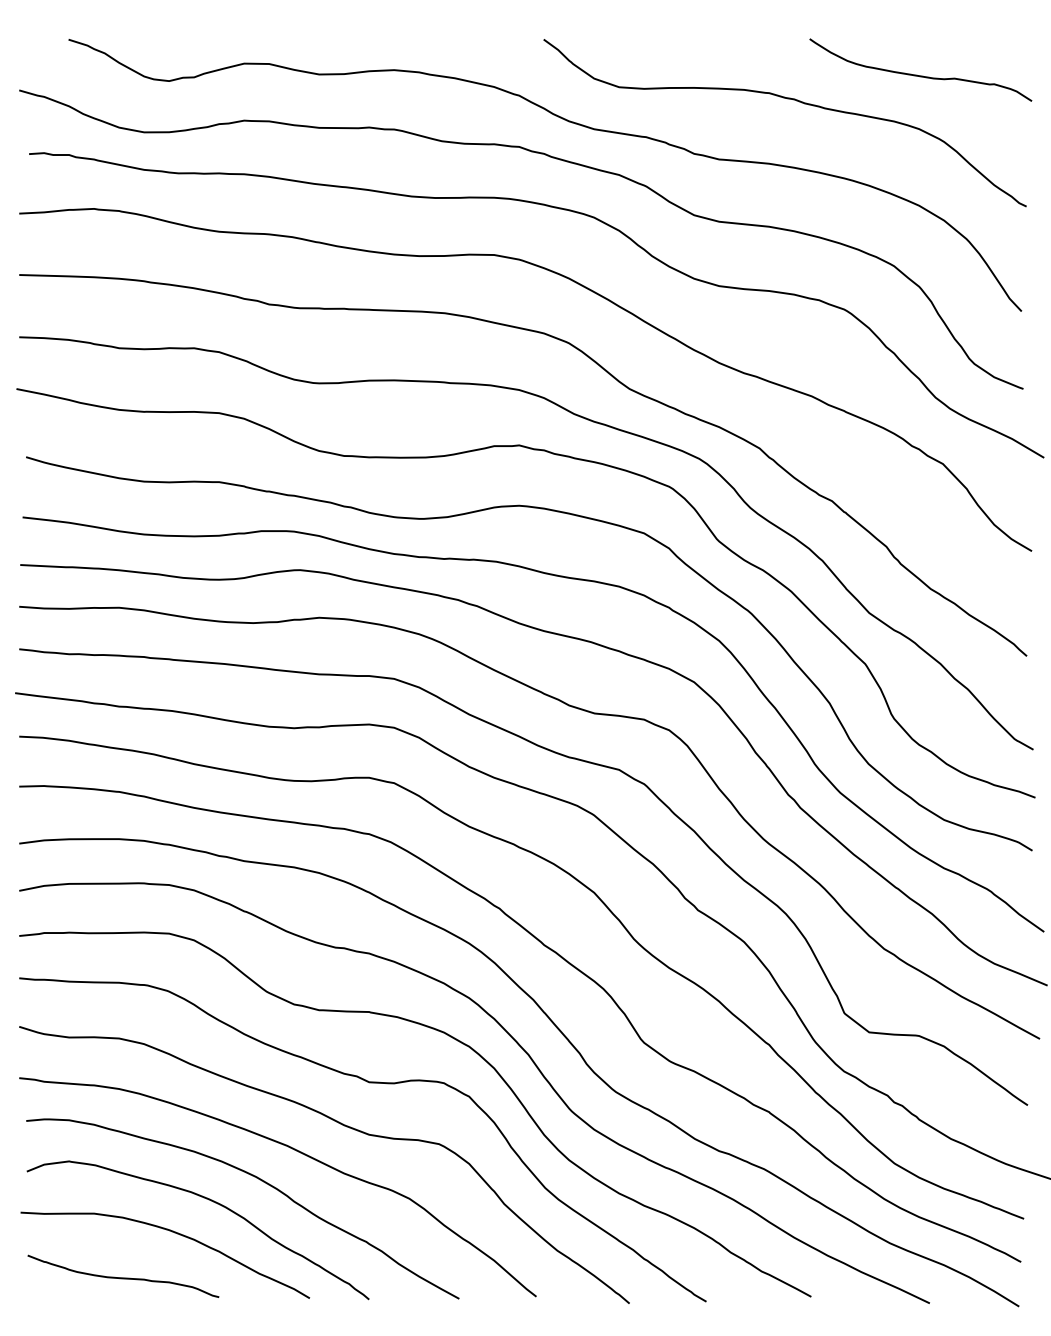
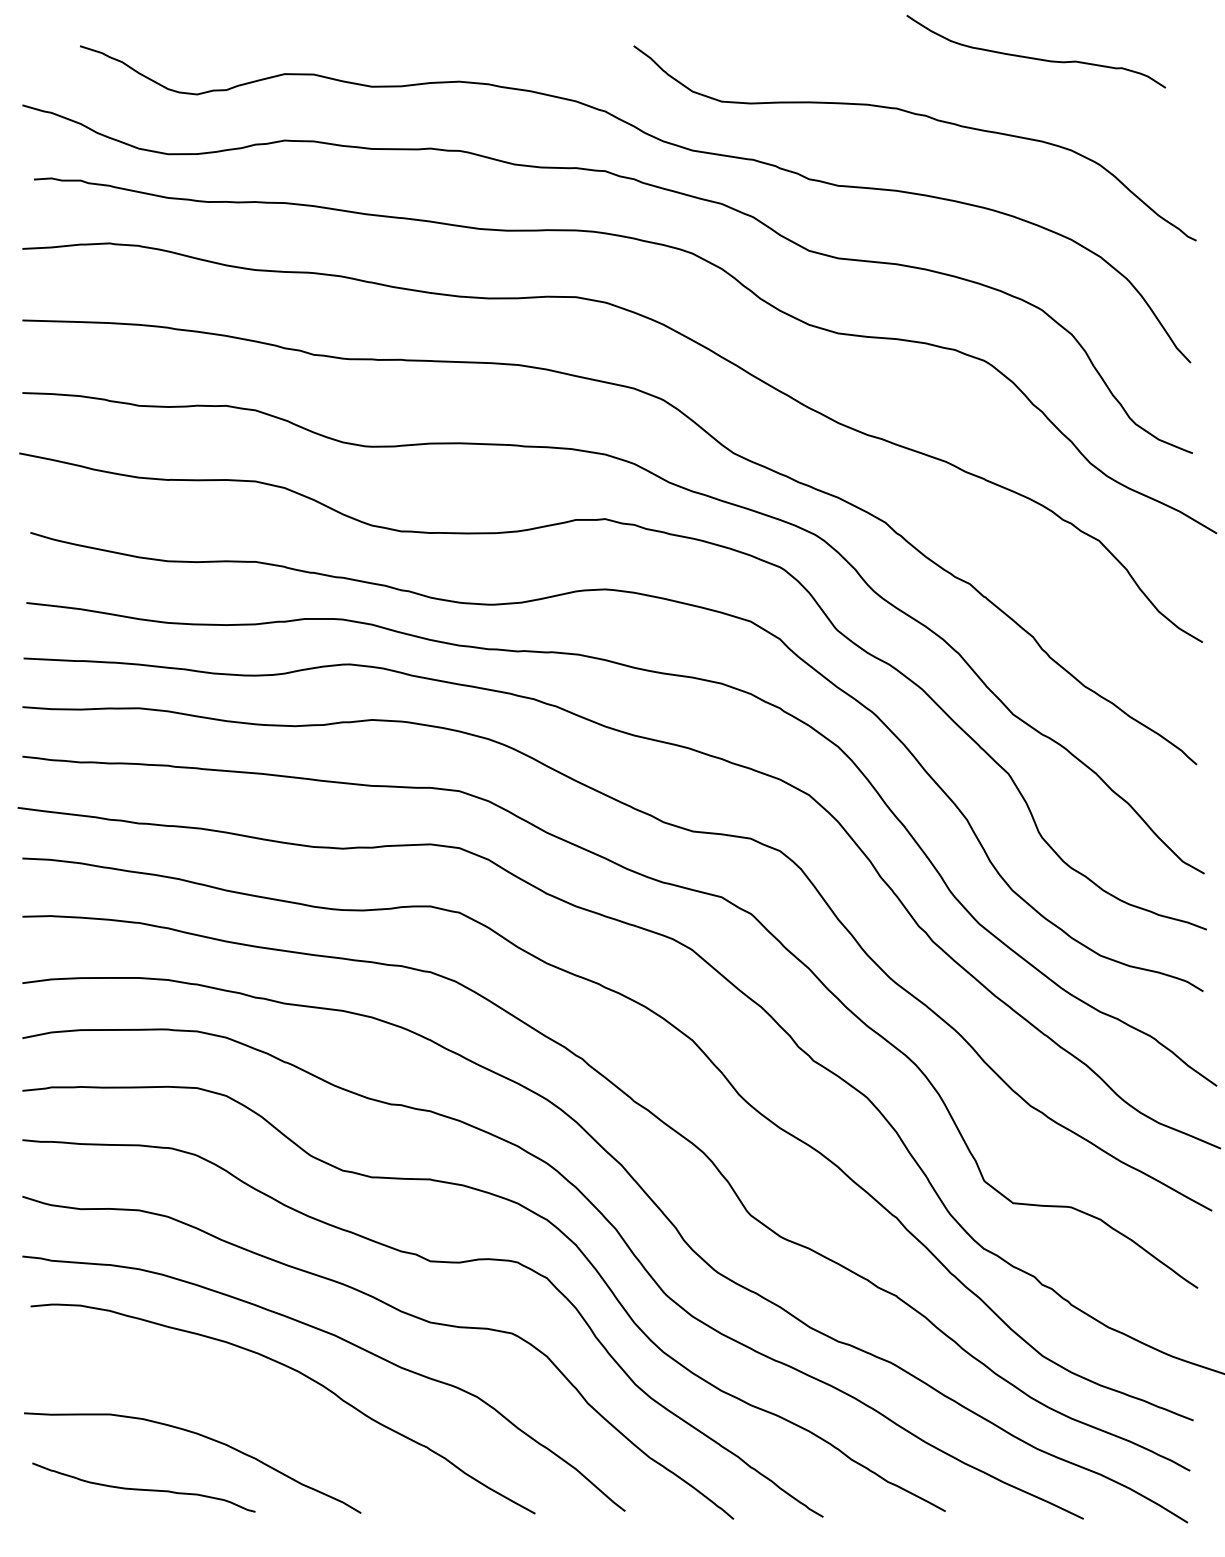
curve: (920, 75) -> (1035, 57), moved
curve: (209, 1200) -> (244, 1399), removed

